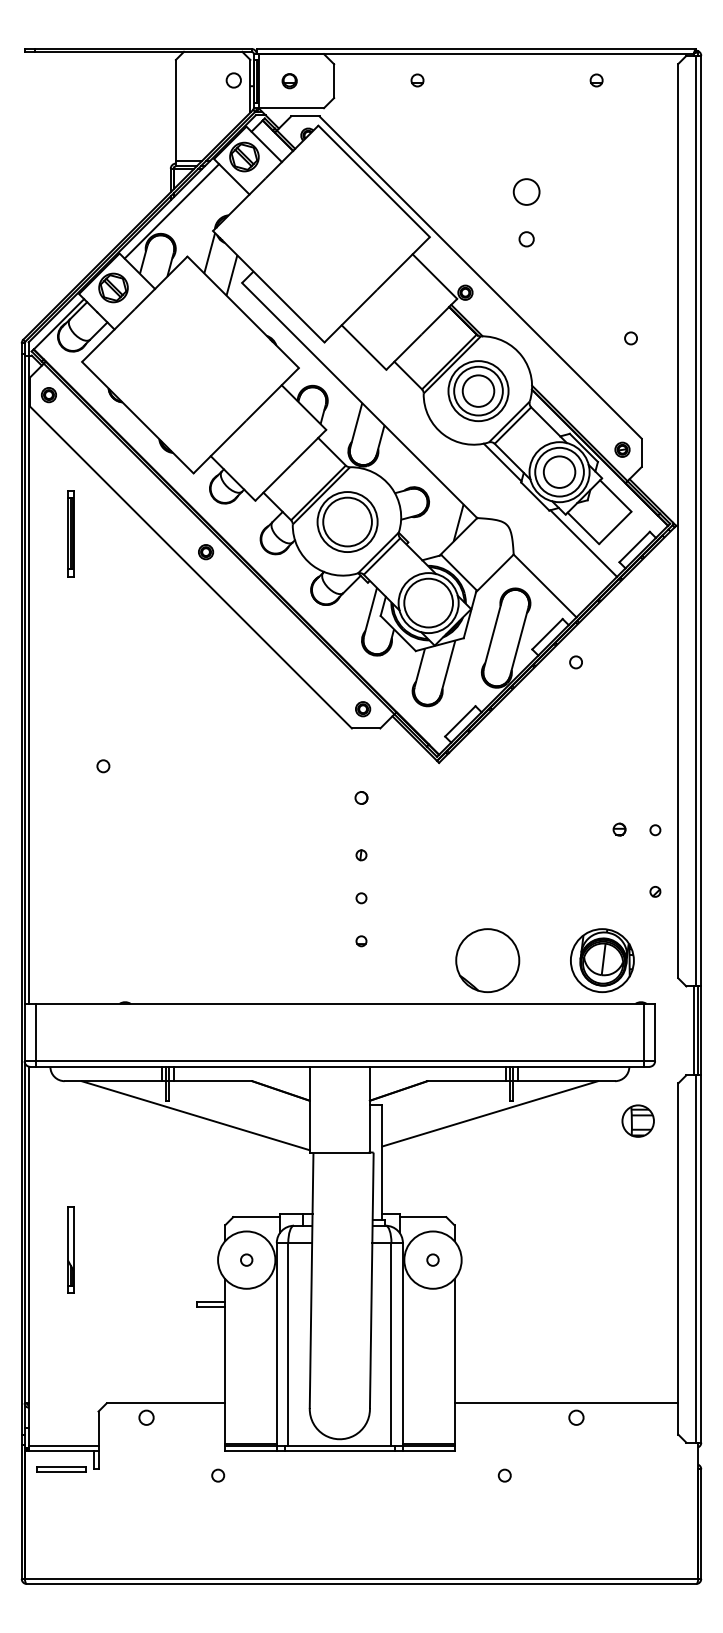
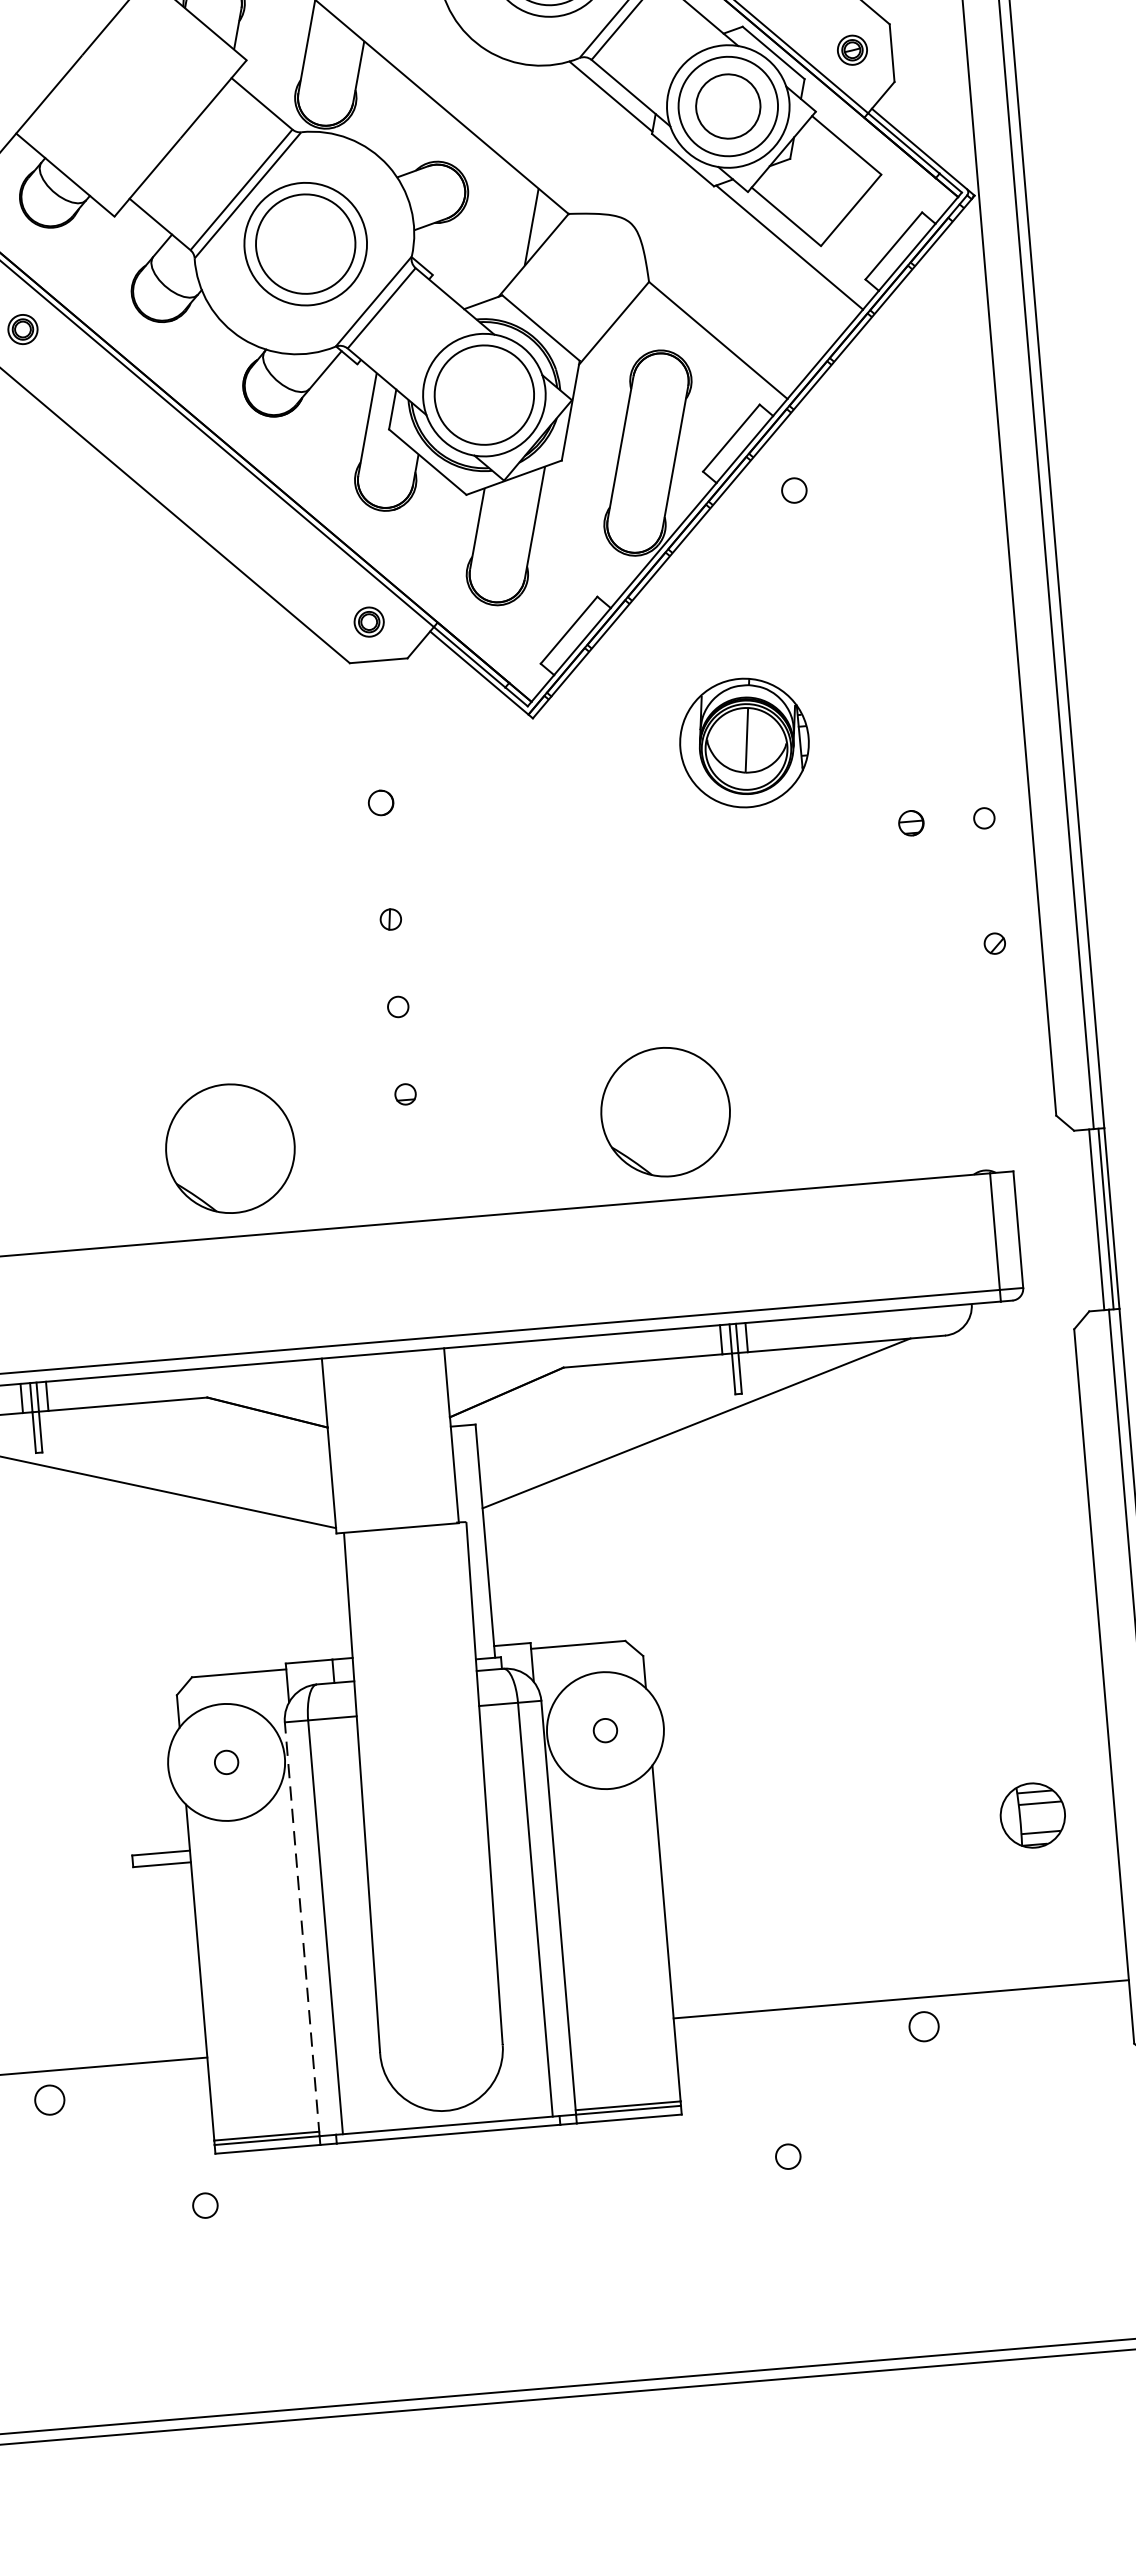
part: (273, 960) -> (229, 1148), added
part: (602, 960) -> (744, 742), moved
part: (637, 1120) -> (1031, 1814), moved
line: (276, 1344) -> (301, 1928), solid -> dashed

